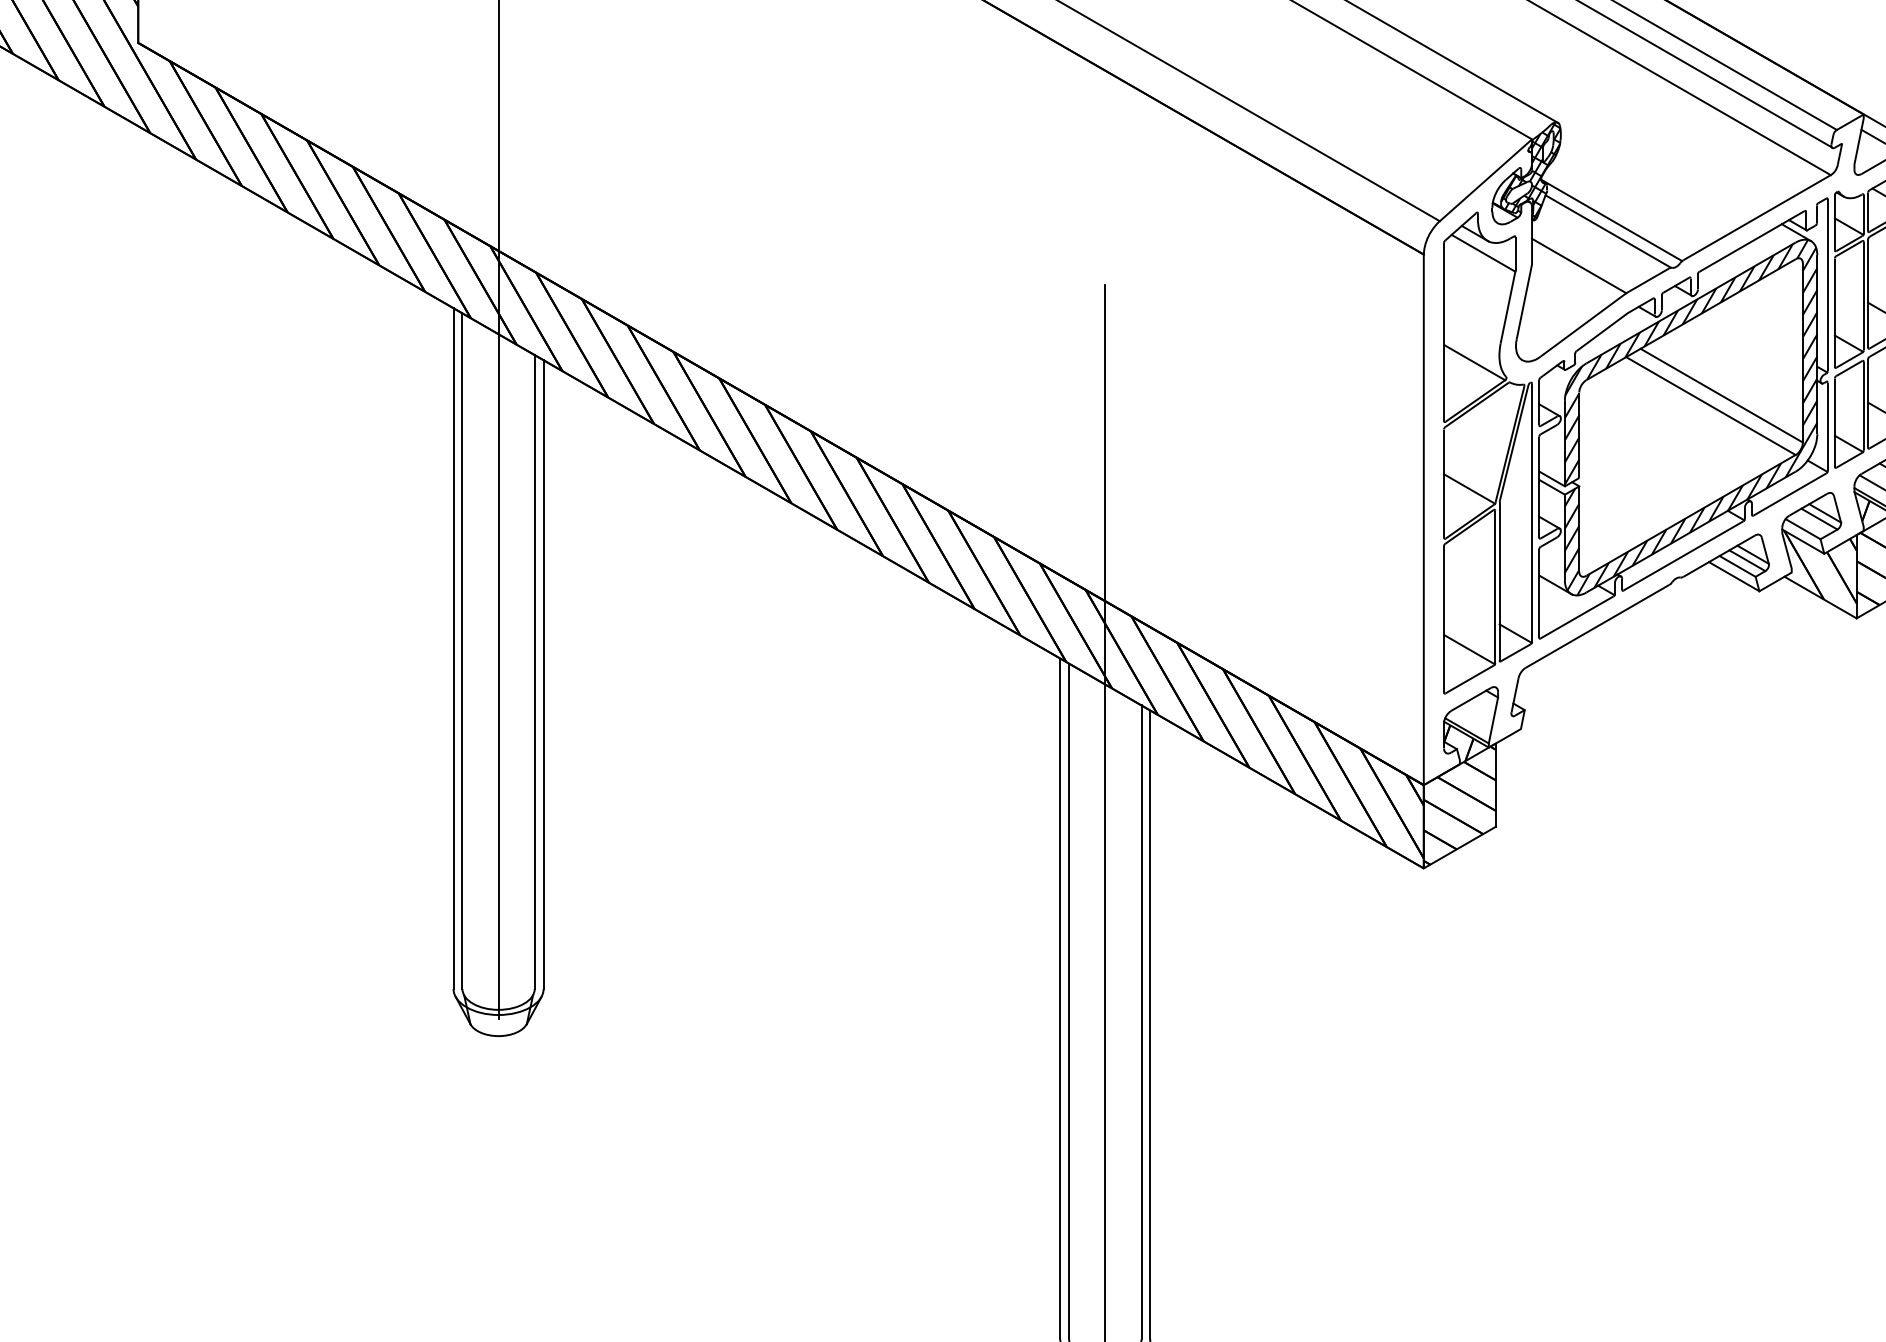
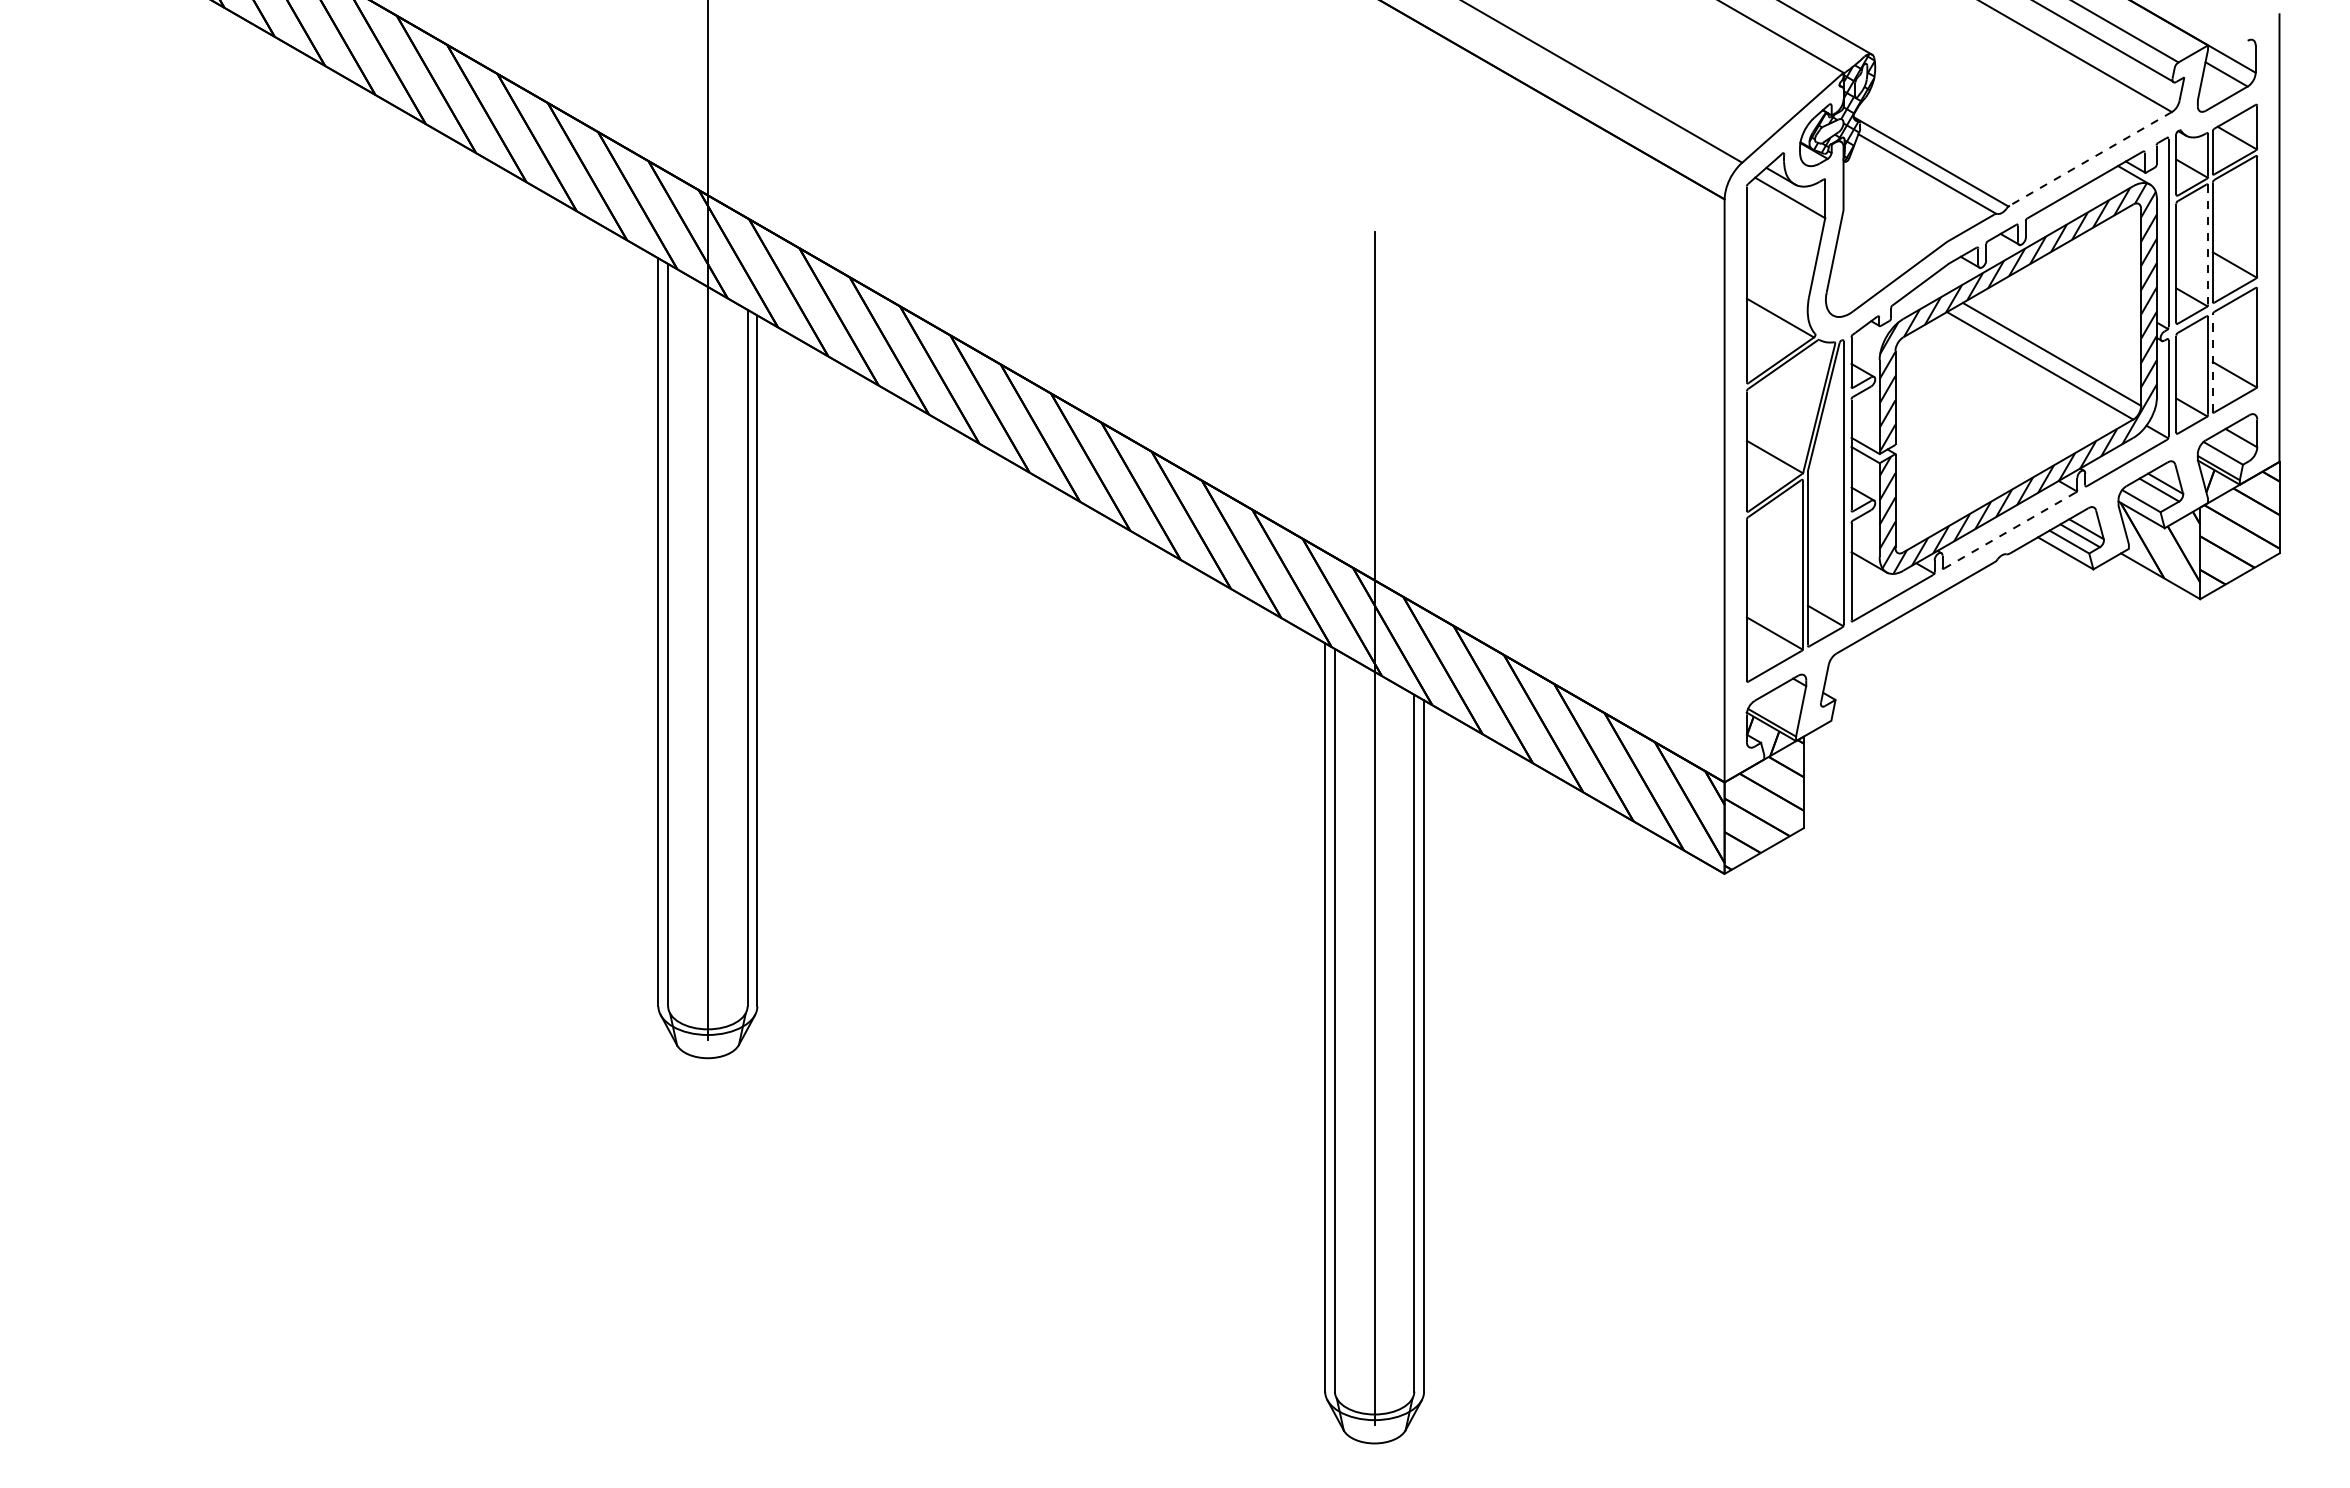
line: (1756, 218) -> (2090, 159), solid -> dashed
line: (1579, 265) -> (1895, 211), removed
line: (1864, 295) -> (2208, 244), solid -> dashed
line: (1867, 403) -> (2212, 363), solid -> dashed
line: (1683, 555) -> (2009, 530), solid -> dashed

